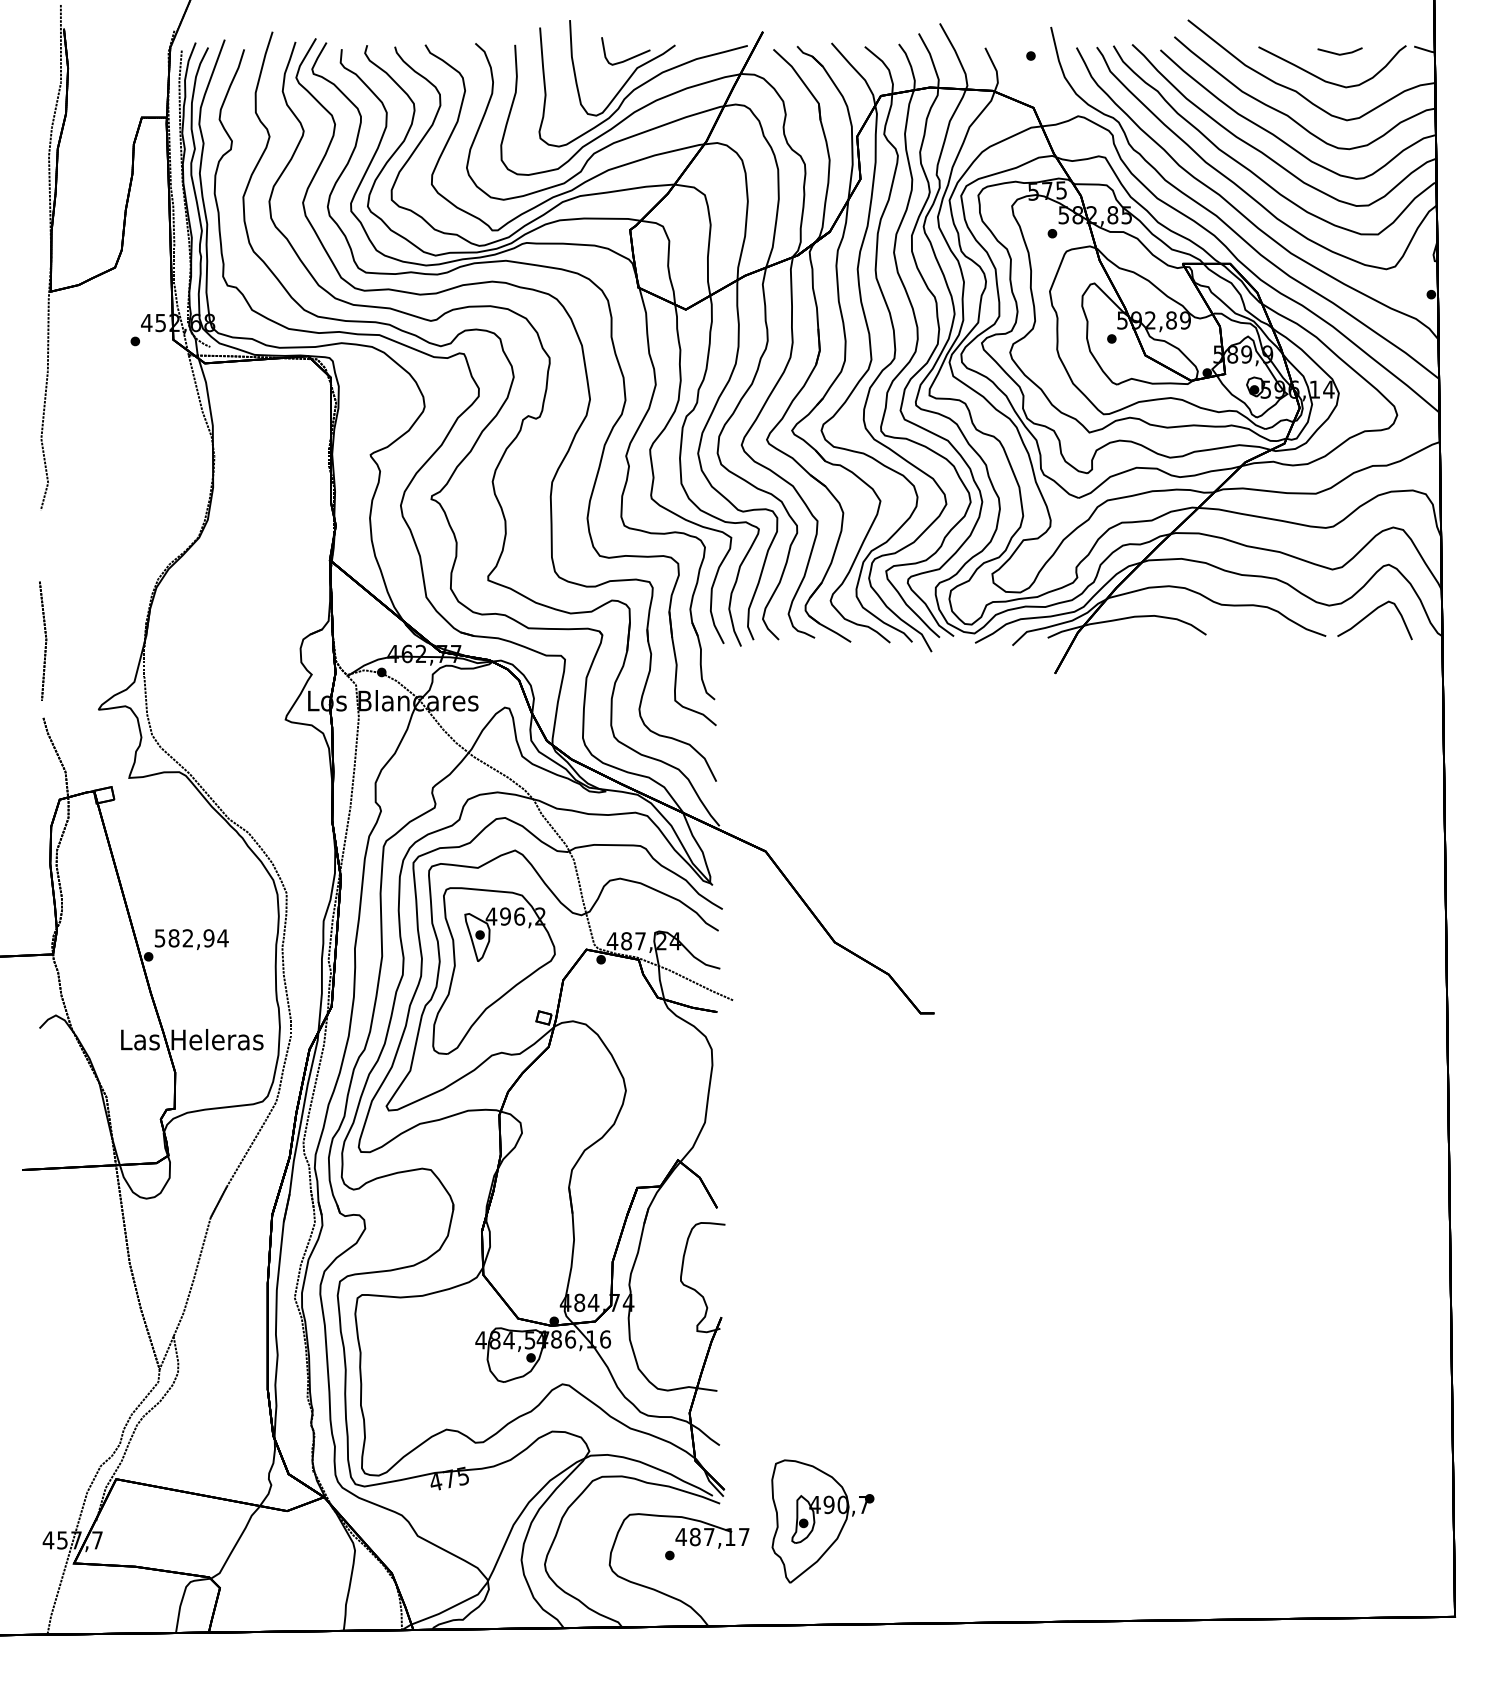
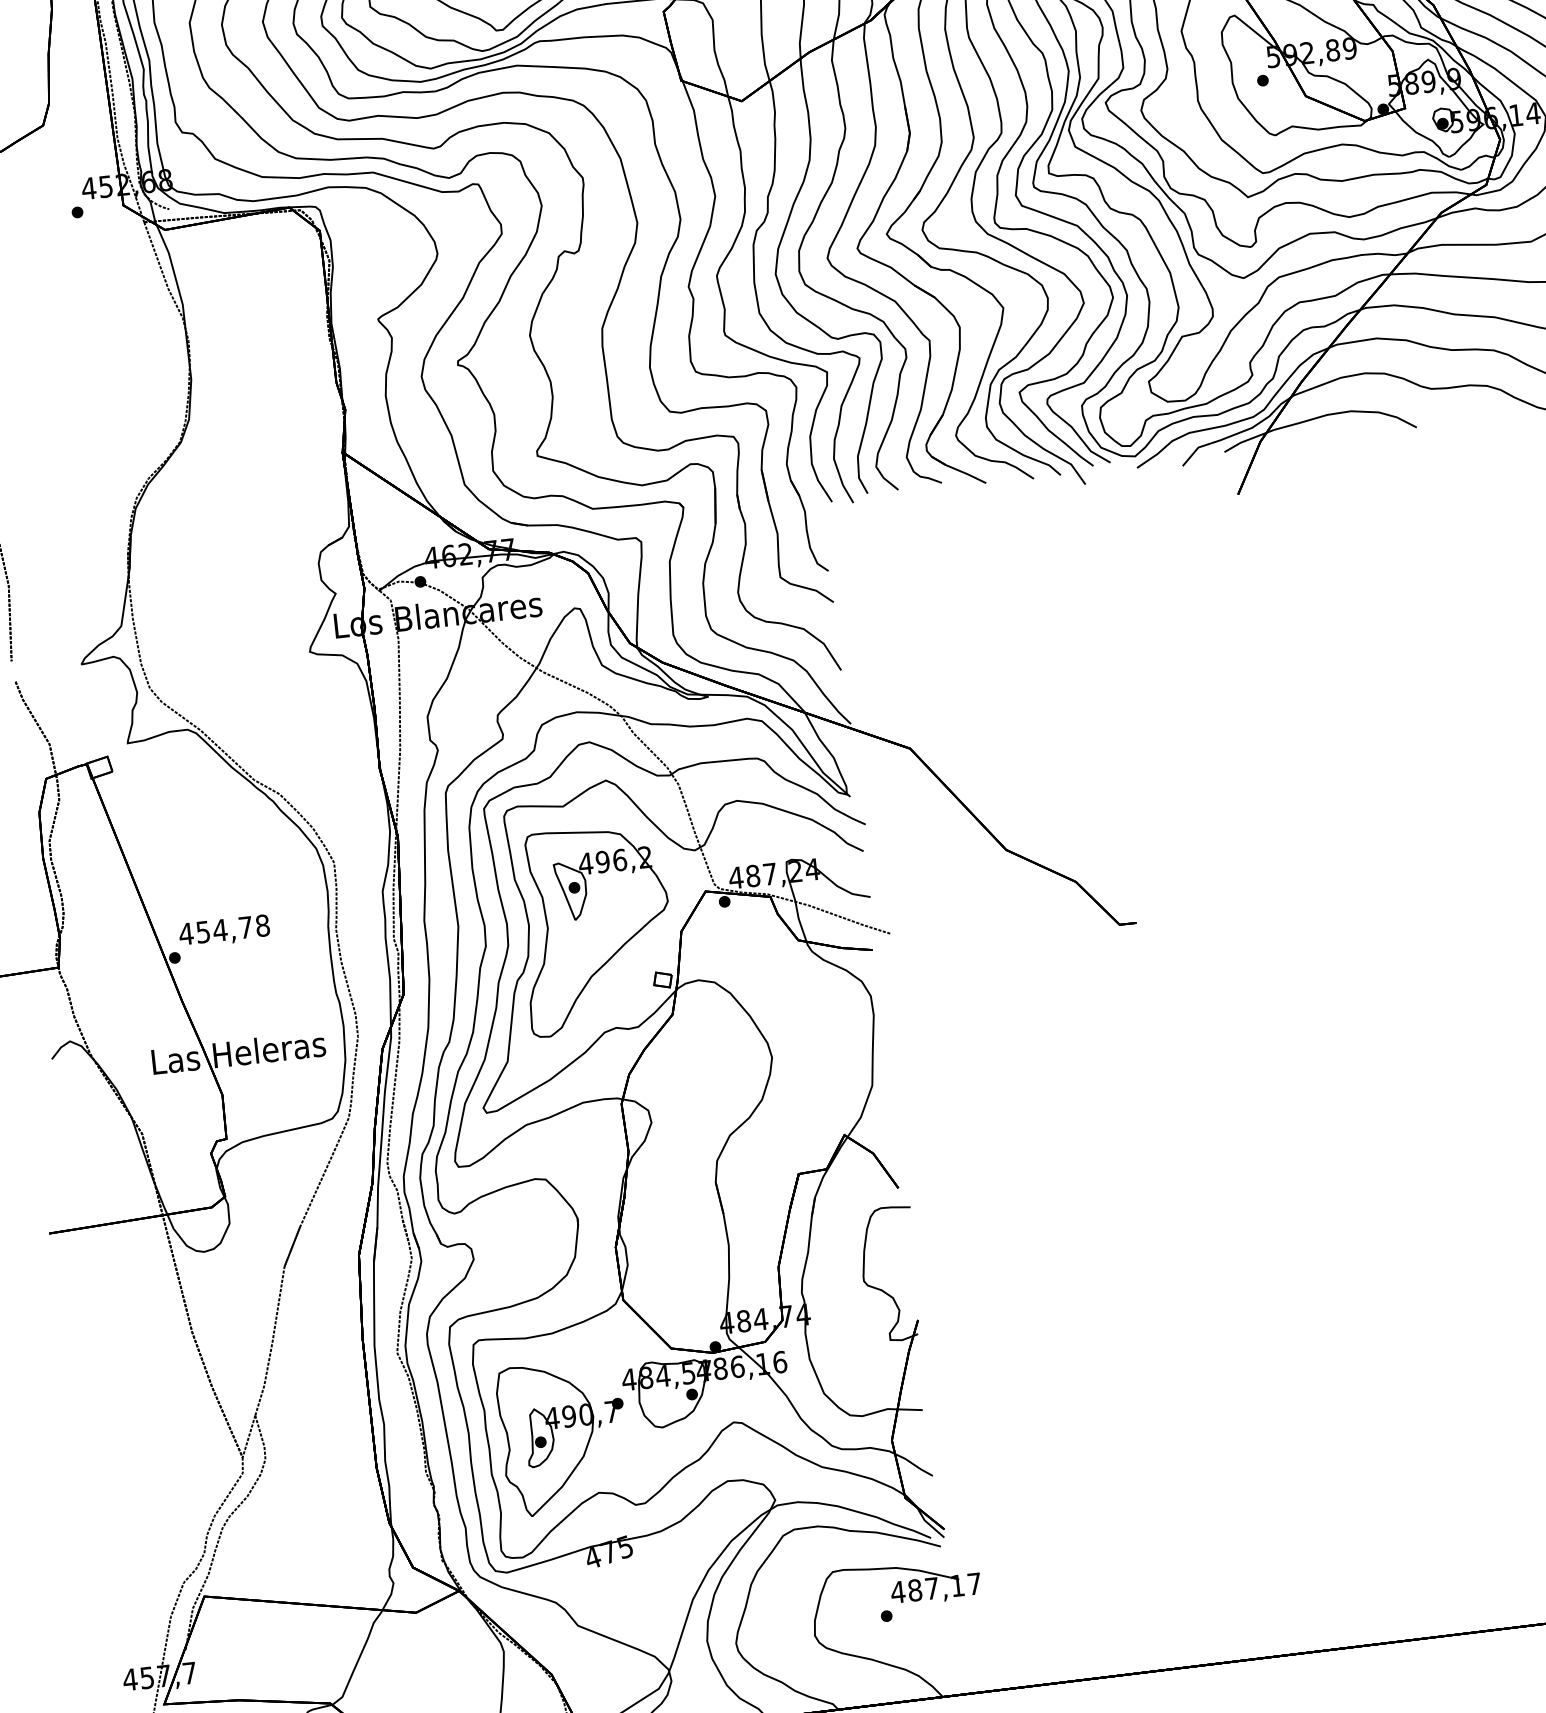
text: (191, 938) -> (224, 930), 582,94 -> 454,78
part: (822, 1521) -> (563, 1437), moved

